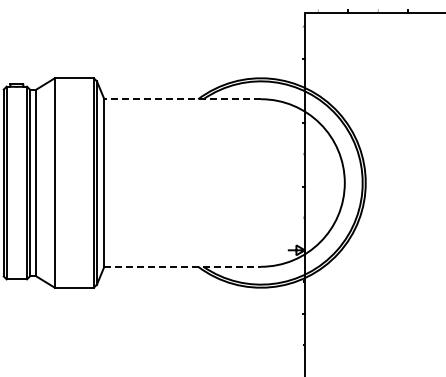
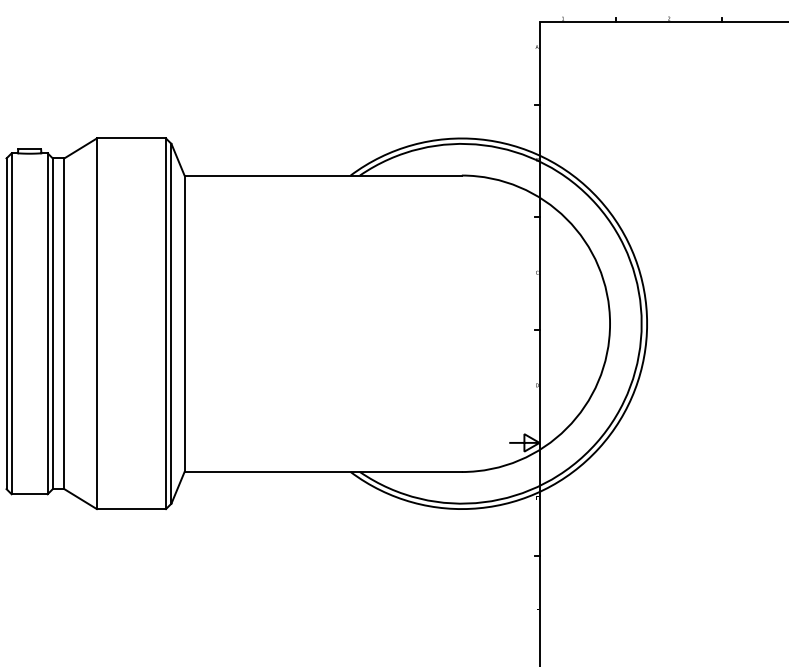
line: (182, 99) -> (322, 176), dashed -> solid
line: (183, 266) -> (324, 471), dashed -> solid

